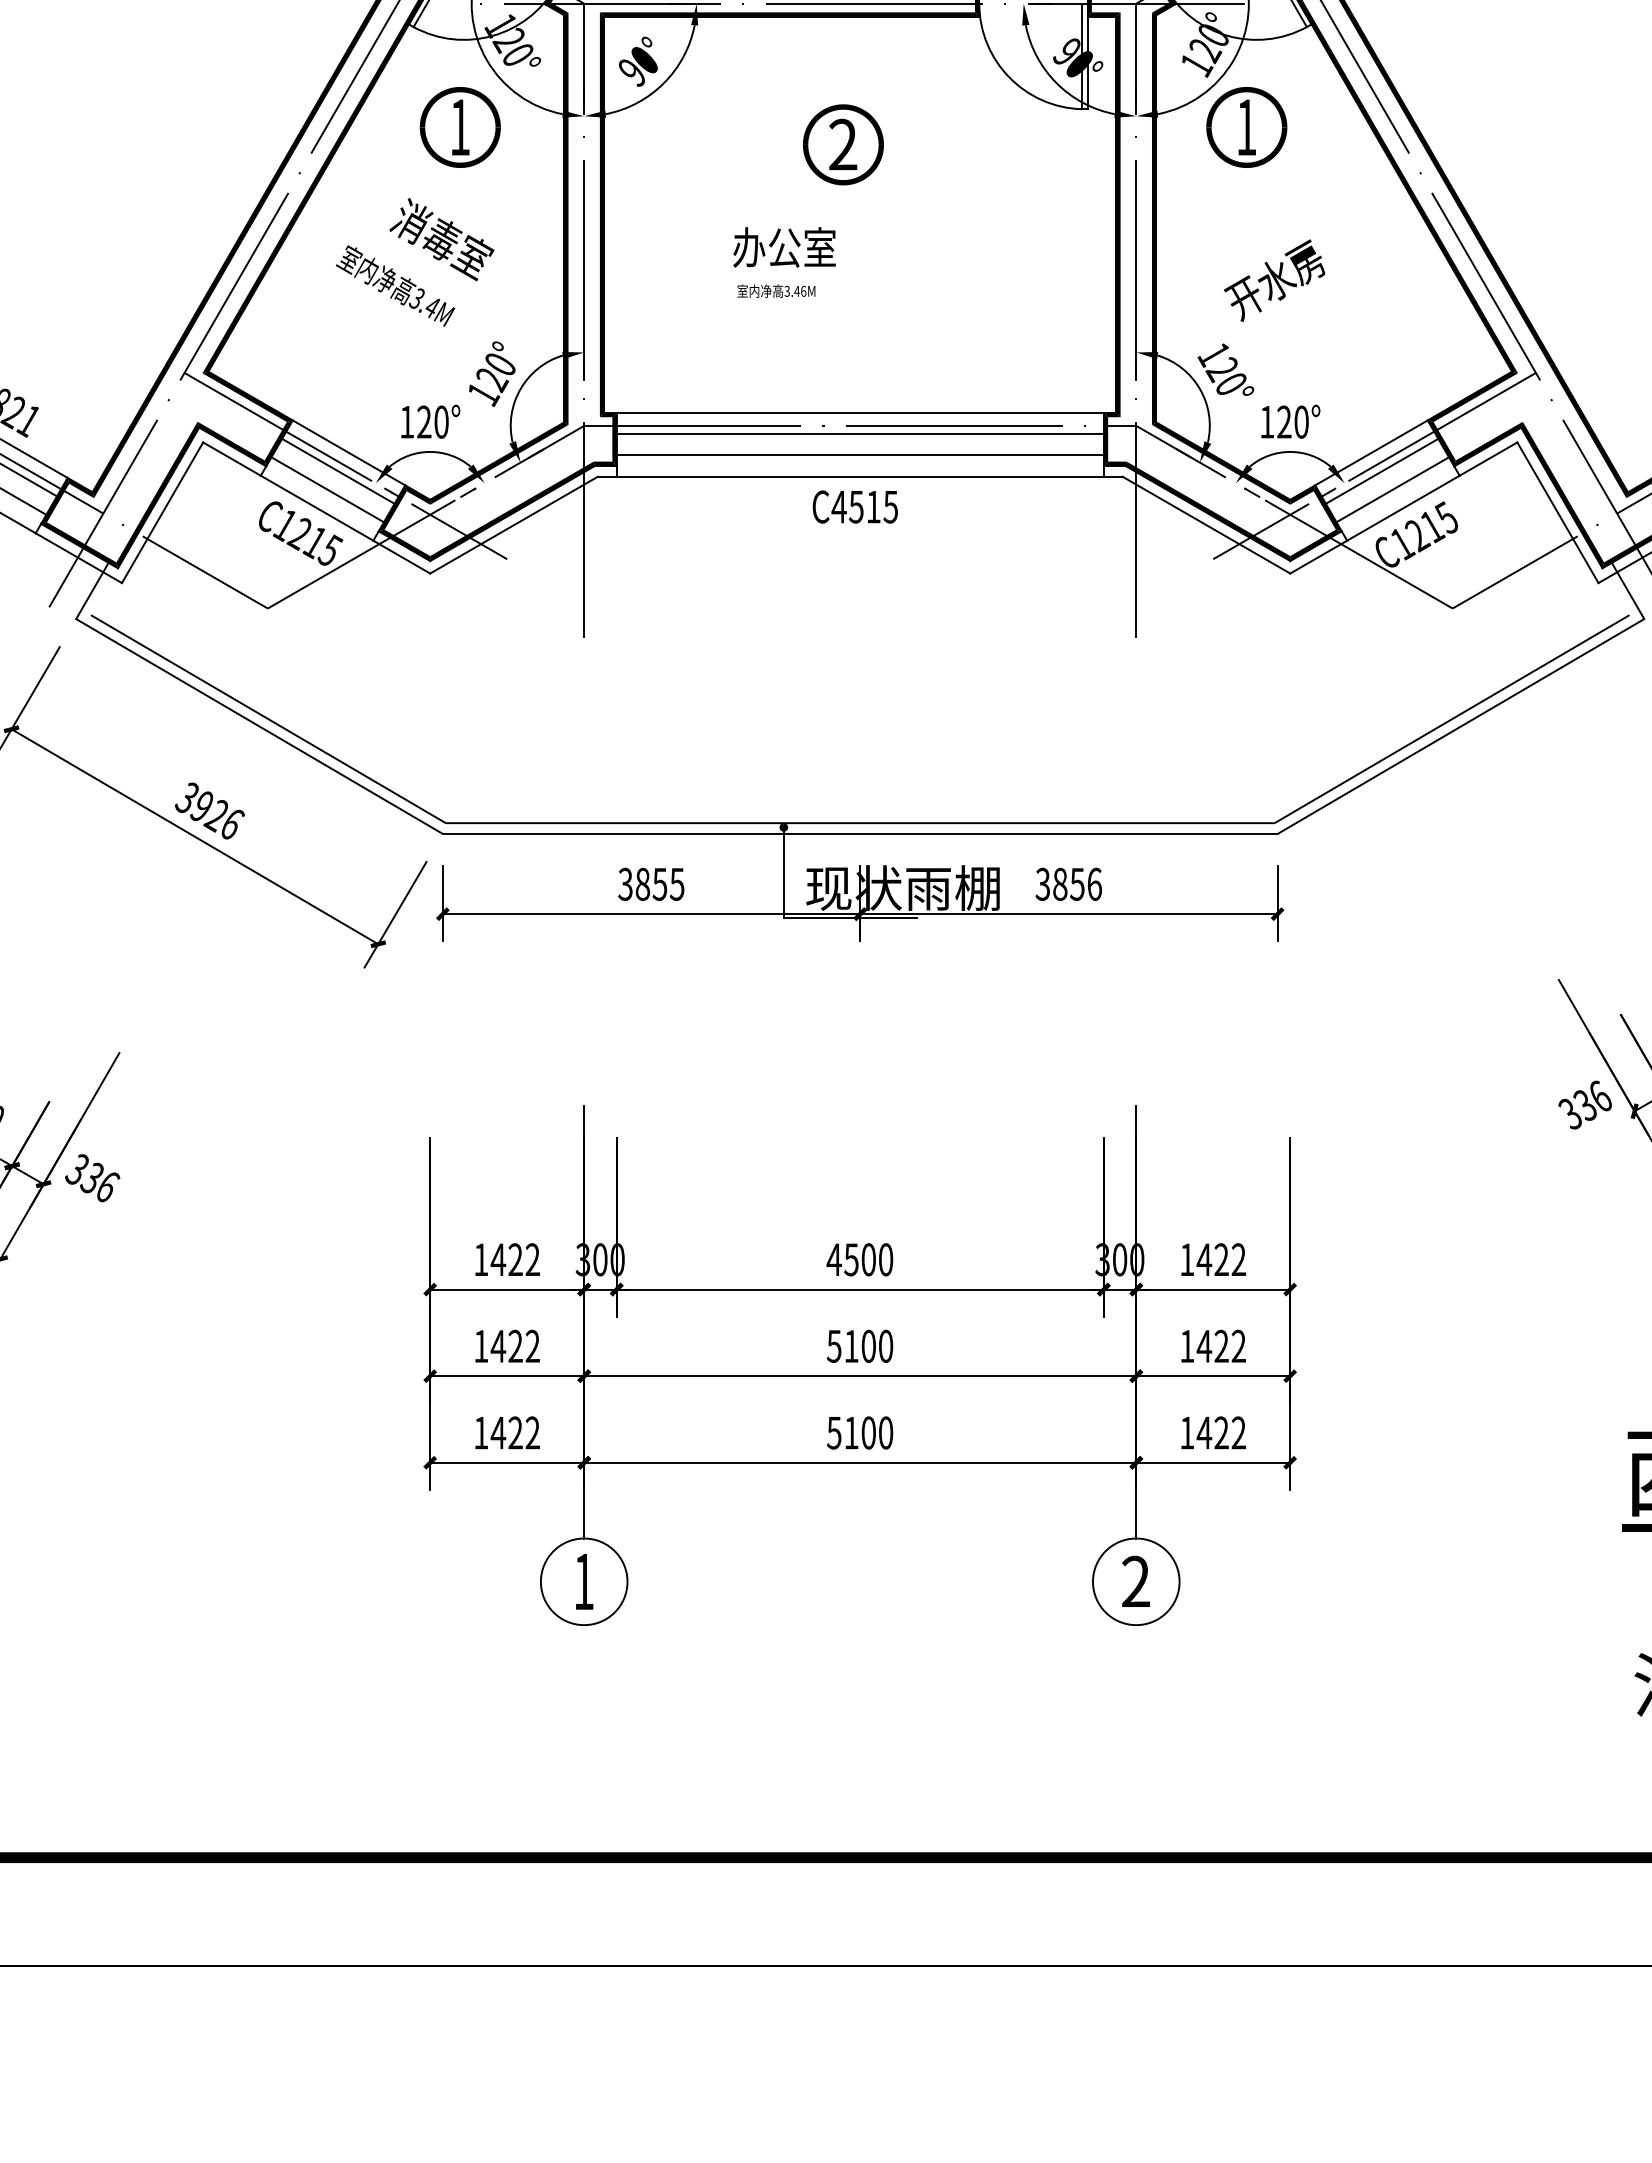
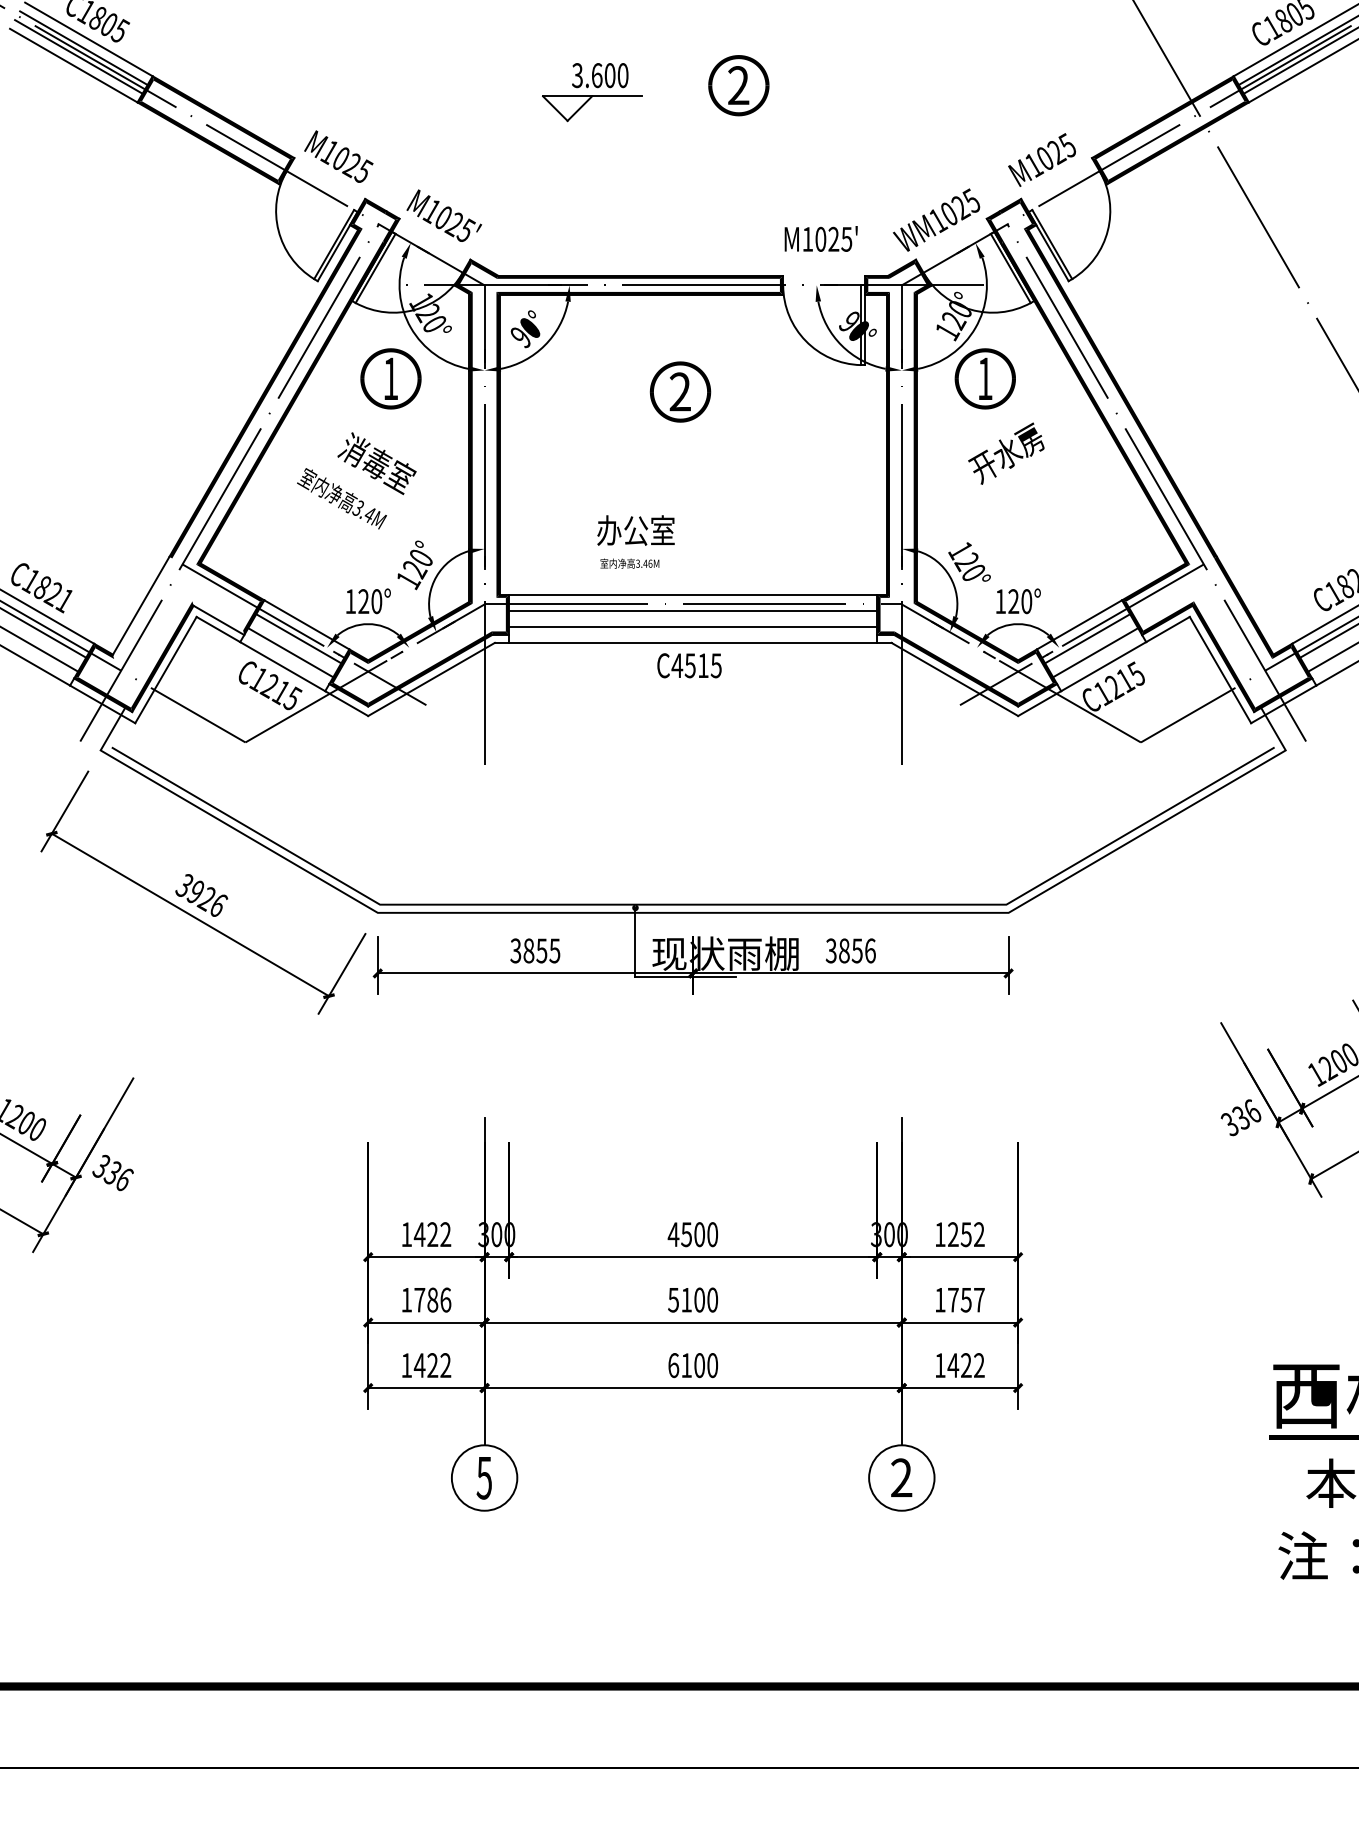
text: (783, 261) -> (635, 541), moved
text: (1274, 280) -> (1006, 453), moved
fill: (131, 429) -> (142, 607), removed
fill: (232, 444) -> (218, 618), removed
text: (1212, 1259) -> (959, 1234), 1422 -> 1252
text: (515, 1345) -> (432, 1299), 1422 -> 1786
text: (1220, 1345) -> (965, 1299), 1422 -> 1757
text: (834, 1432) -> (673, 1365), 5100 -> 6100
text: (582, 1582) -> (483, 1478), 1 -> 5

